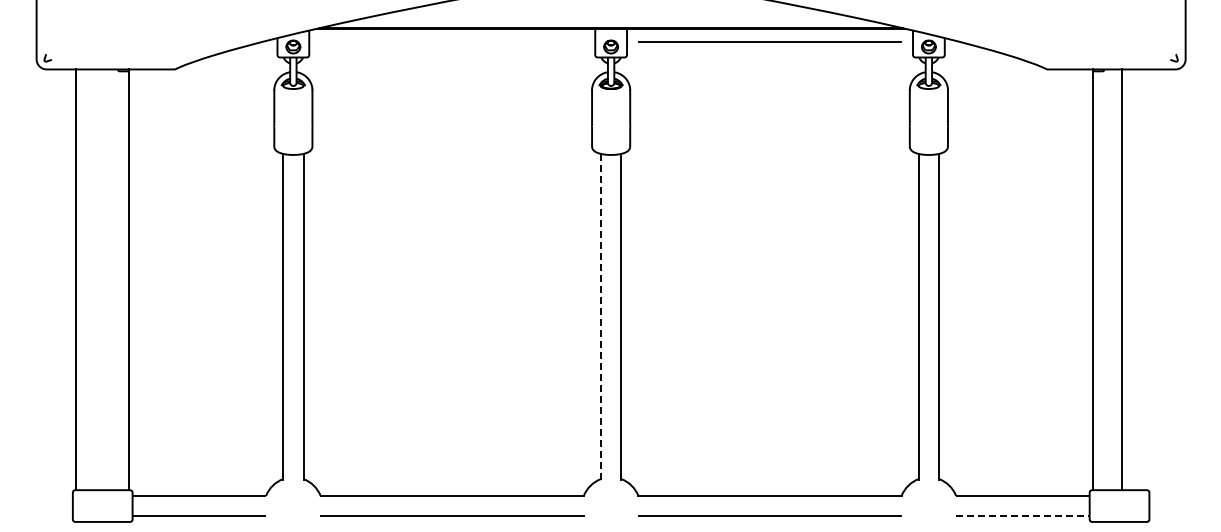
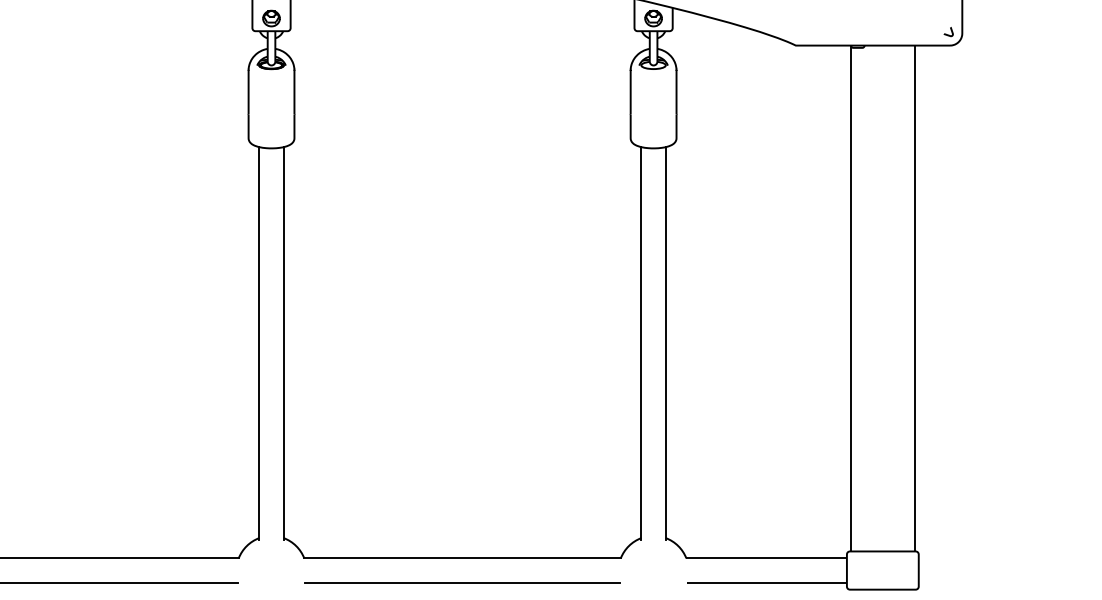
line: (769, 41) -> (461, 11), removed
line: (1122, 279) -> (915, 298), moved
line: (600, 317) -> (258, 343), dashed -> solid
line: (1022, 516) -> (766, 583), dashed -> solid

